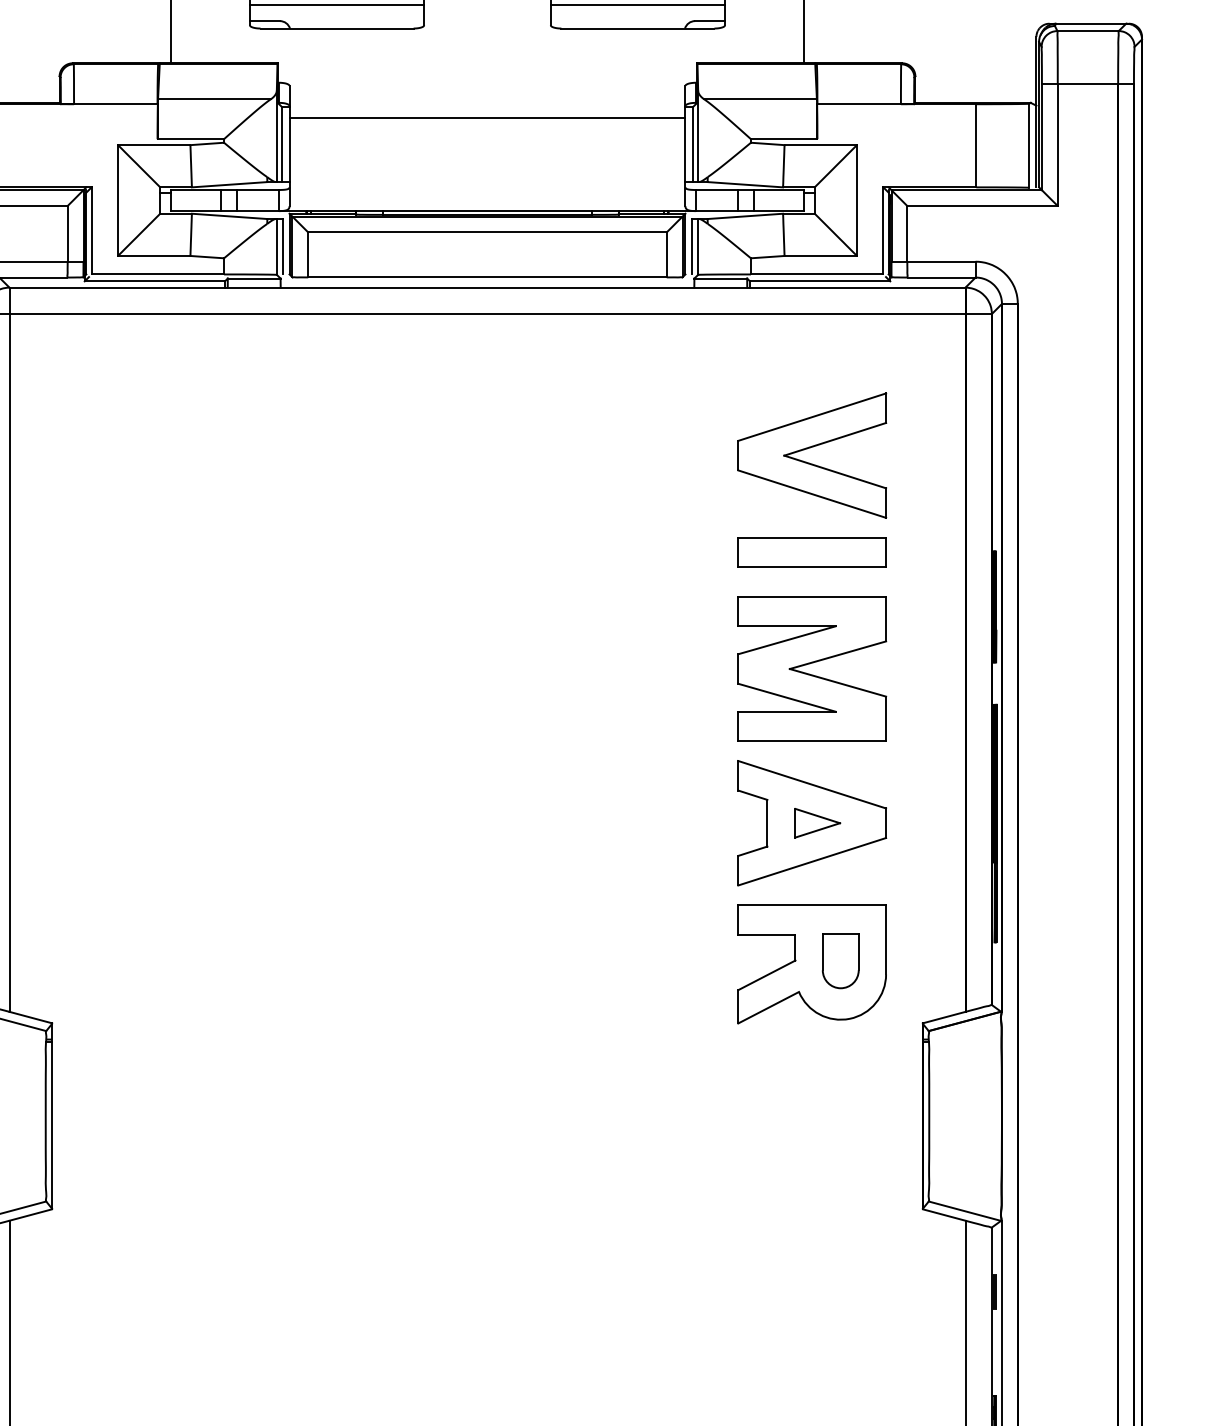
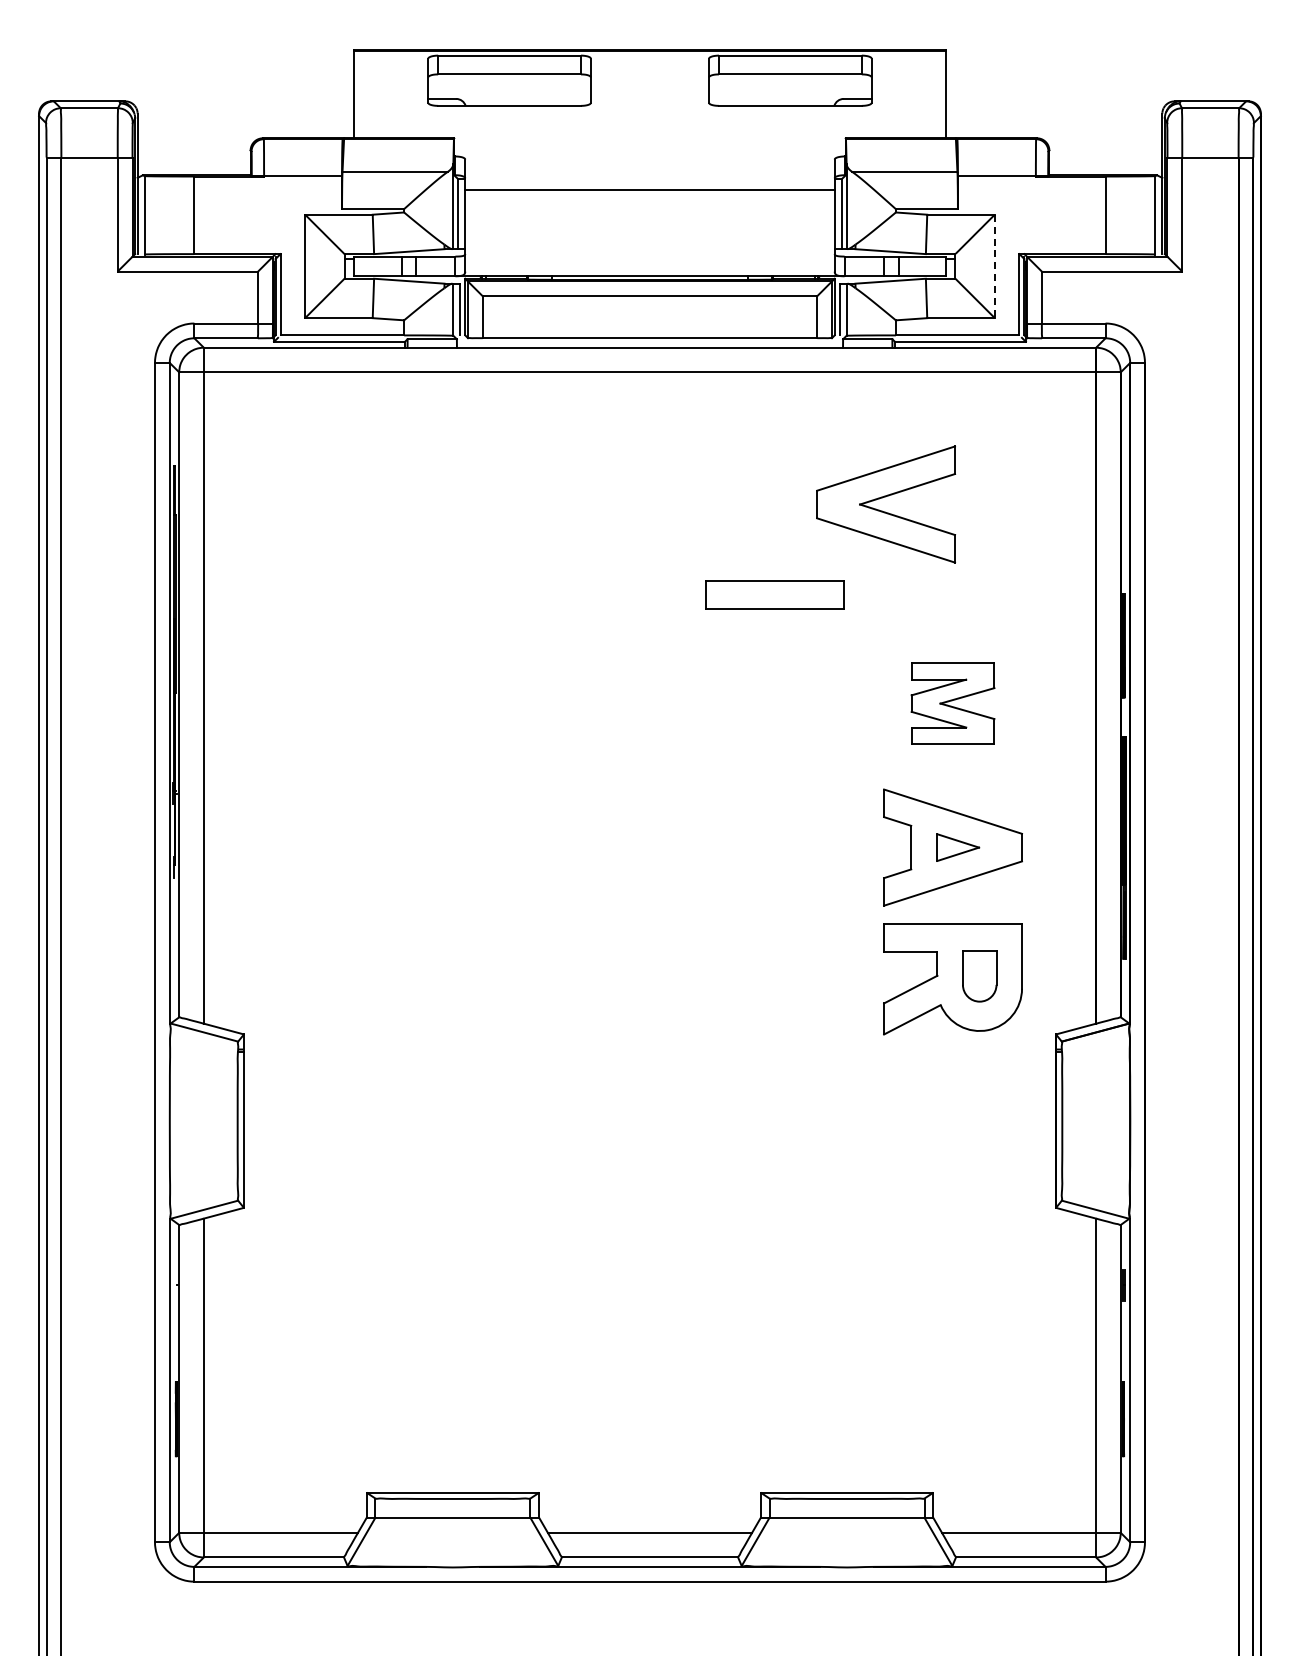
line: (336, 5) -> (509, 84), removed
line: (638, 5) -> (790, 84), removed
line: (856, 200) -> (994, 266), solid -> dashed
part: (808, 449) -> (882, 498), moved
part: (811, 552) -> (774, 594), moved
part: (811, 668) -> (952, 703), size x0.6

